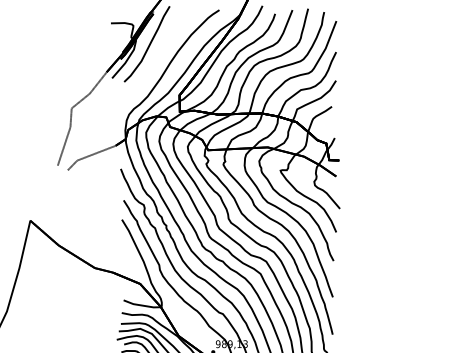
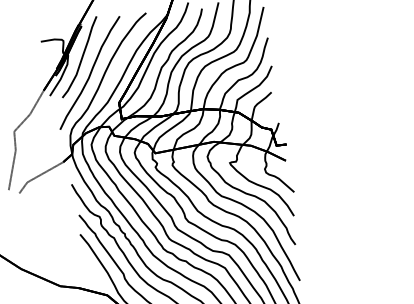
curve: (154, 61) -> (89, 73), added

